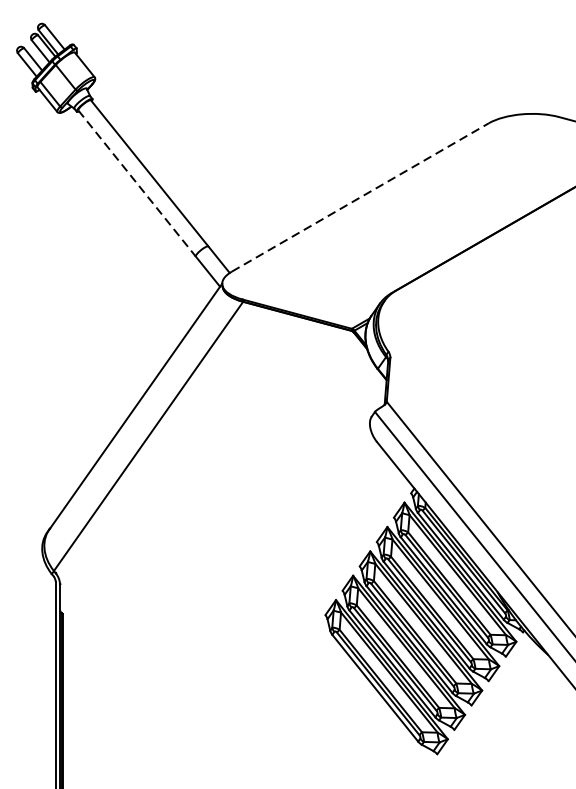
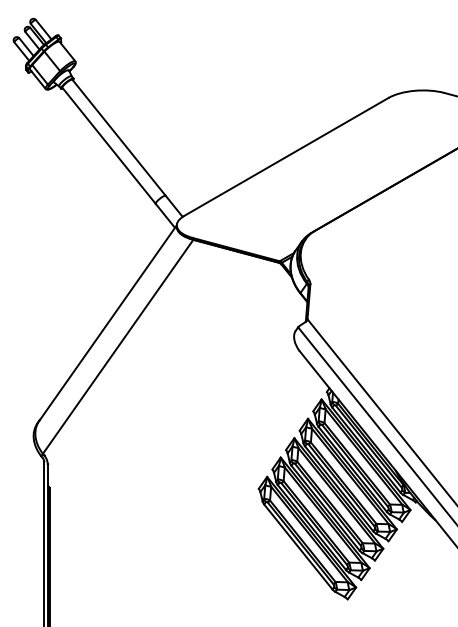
line: (137, 184) -> (109, 146), dashed -> solid
line: (360, 196) -> (286, 156), dashed -> solid

